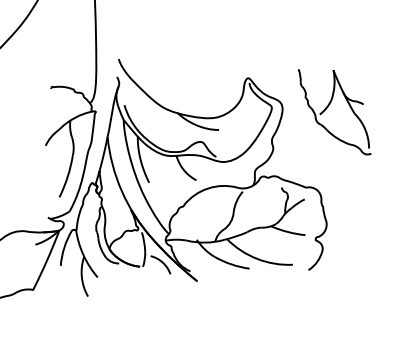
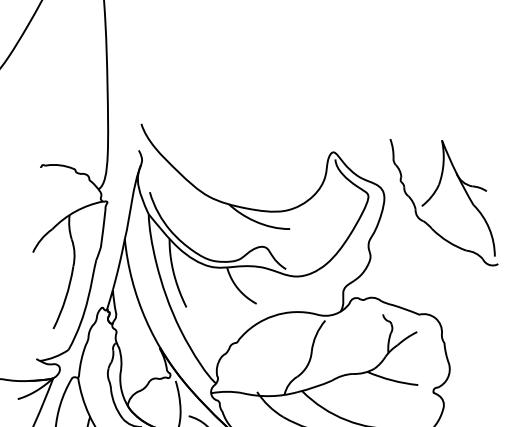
part: (328, 107) -> (434, 195), moved

